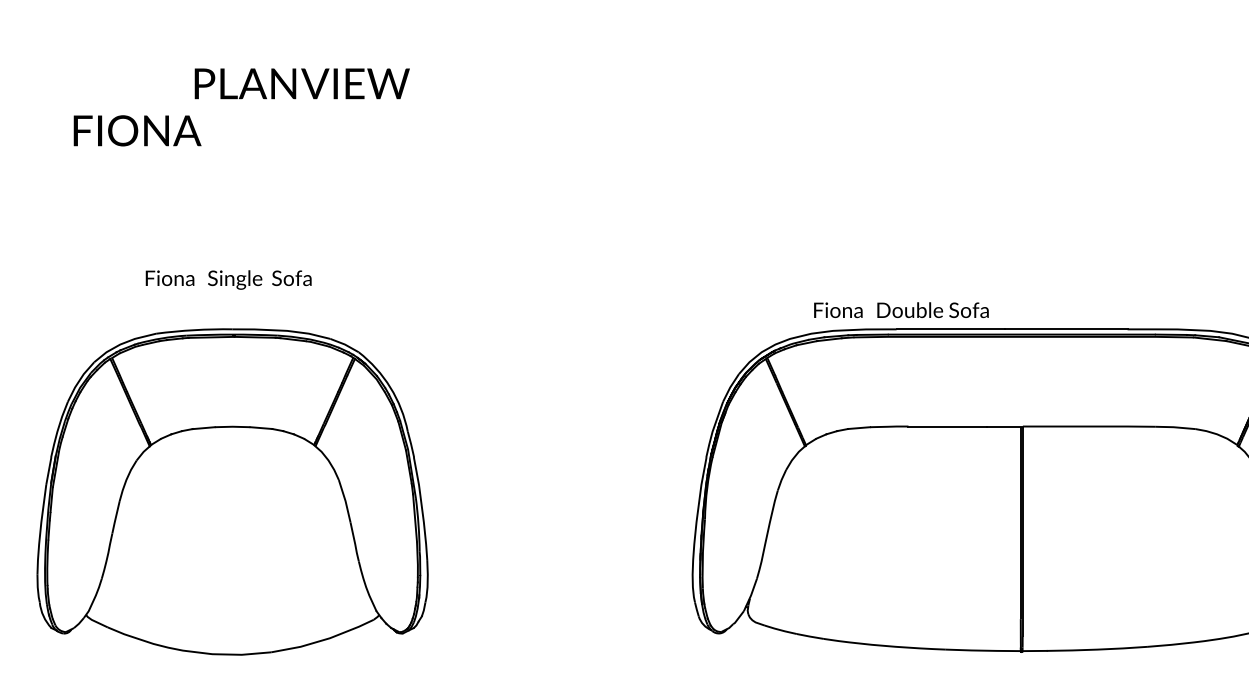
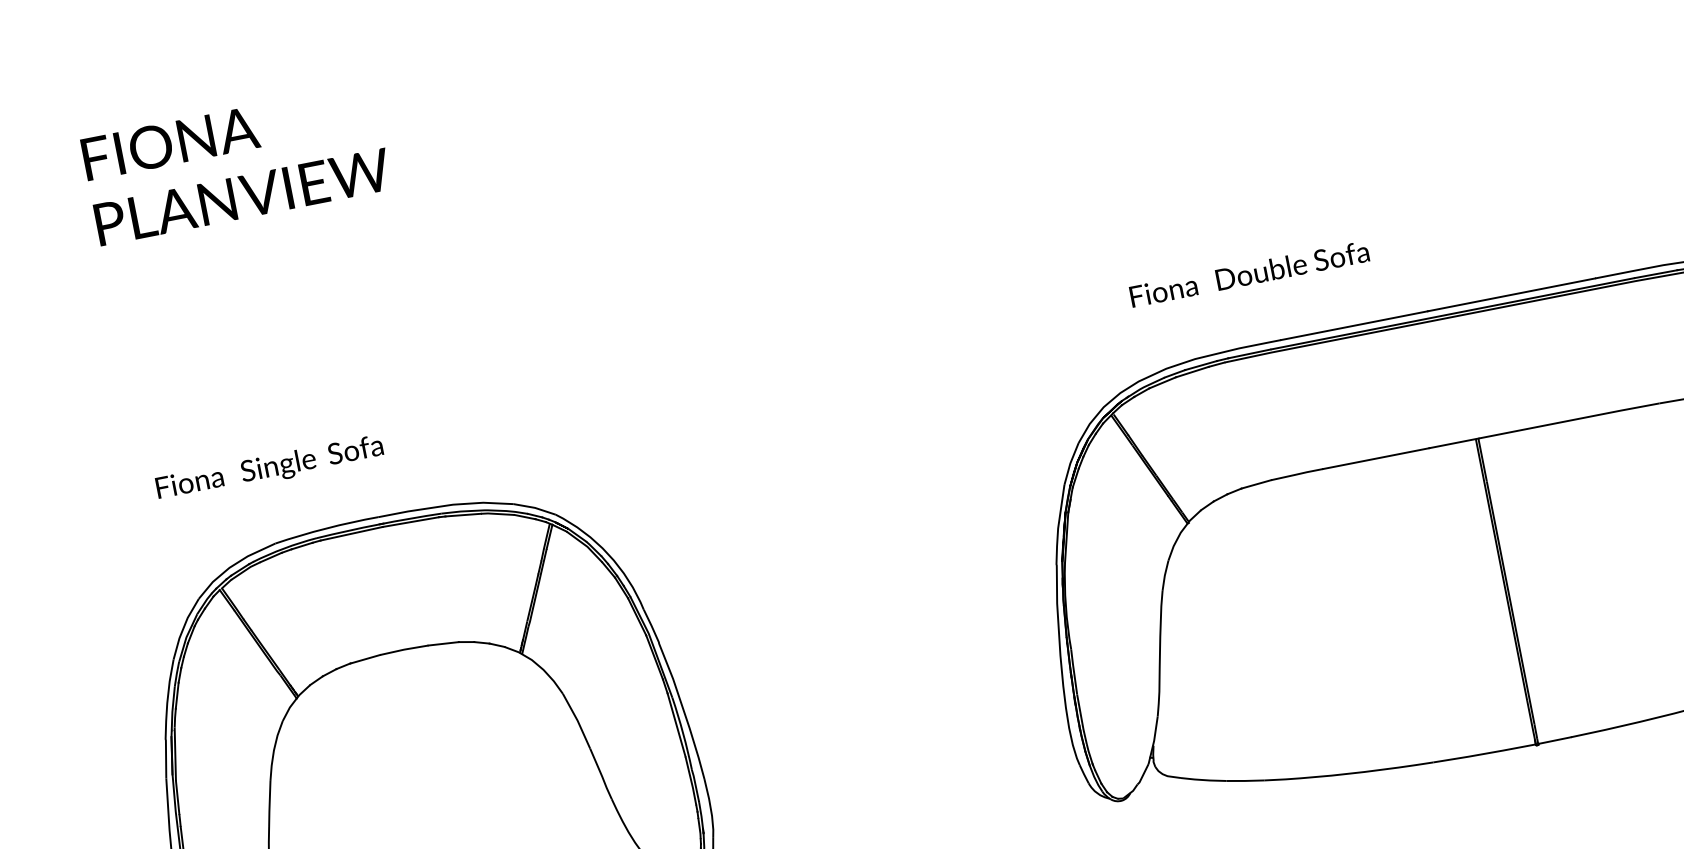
text: (301, 83) -> (241, 196), moved
text: (137, 130) -> (170, 143), moved
text: (228, 279) -> (269, 468), moved
text: (901, 310) -> (1249, 274), moved

